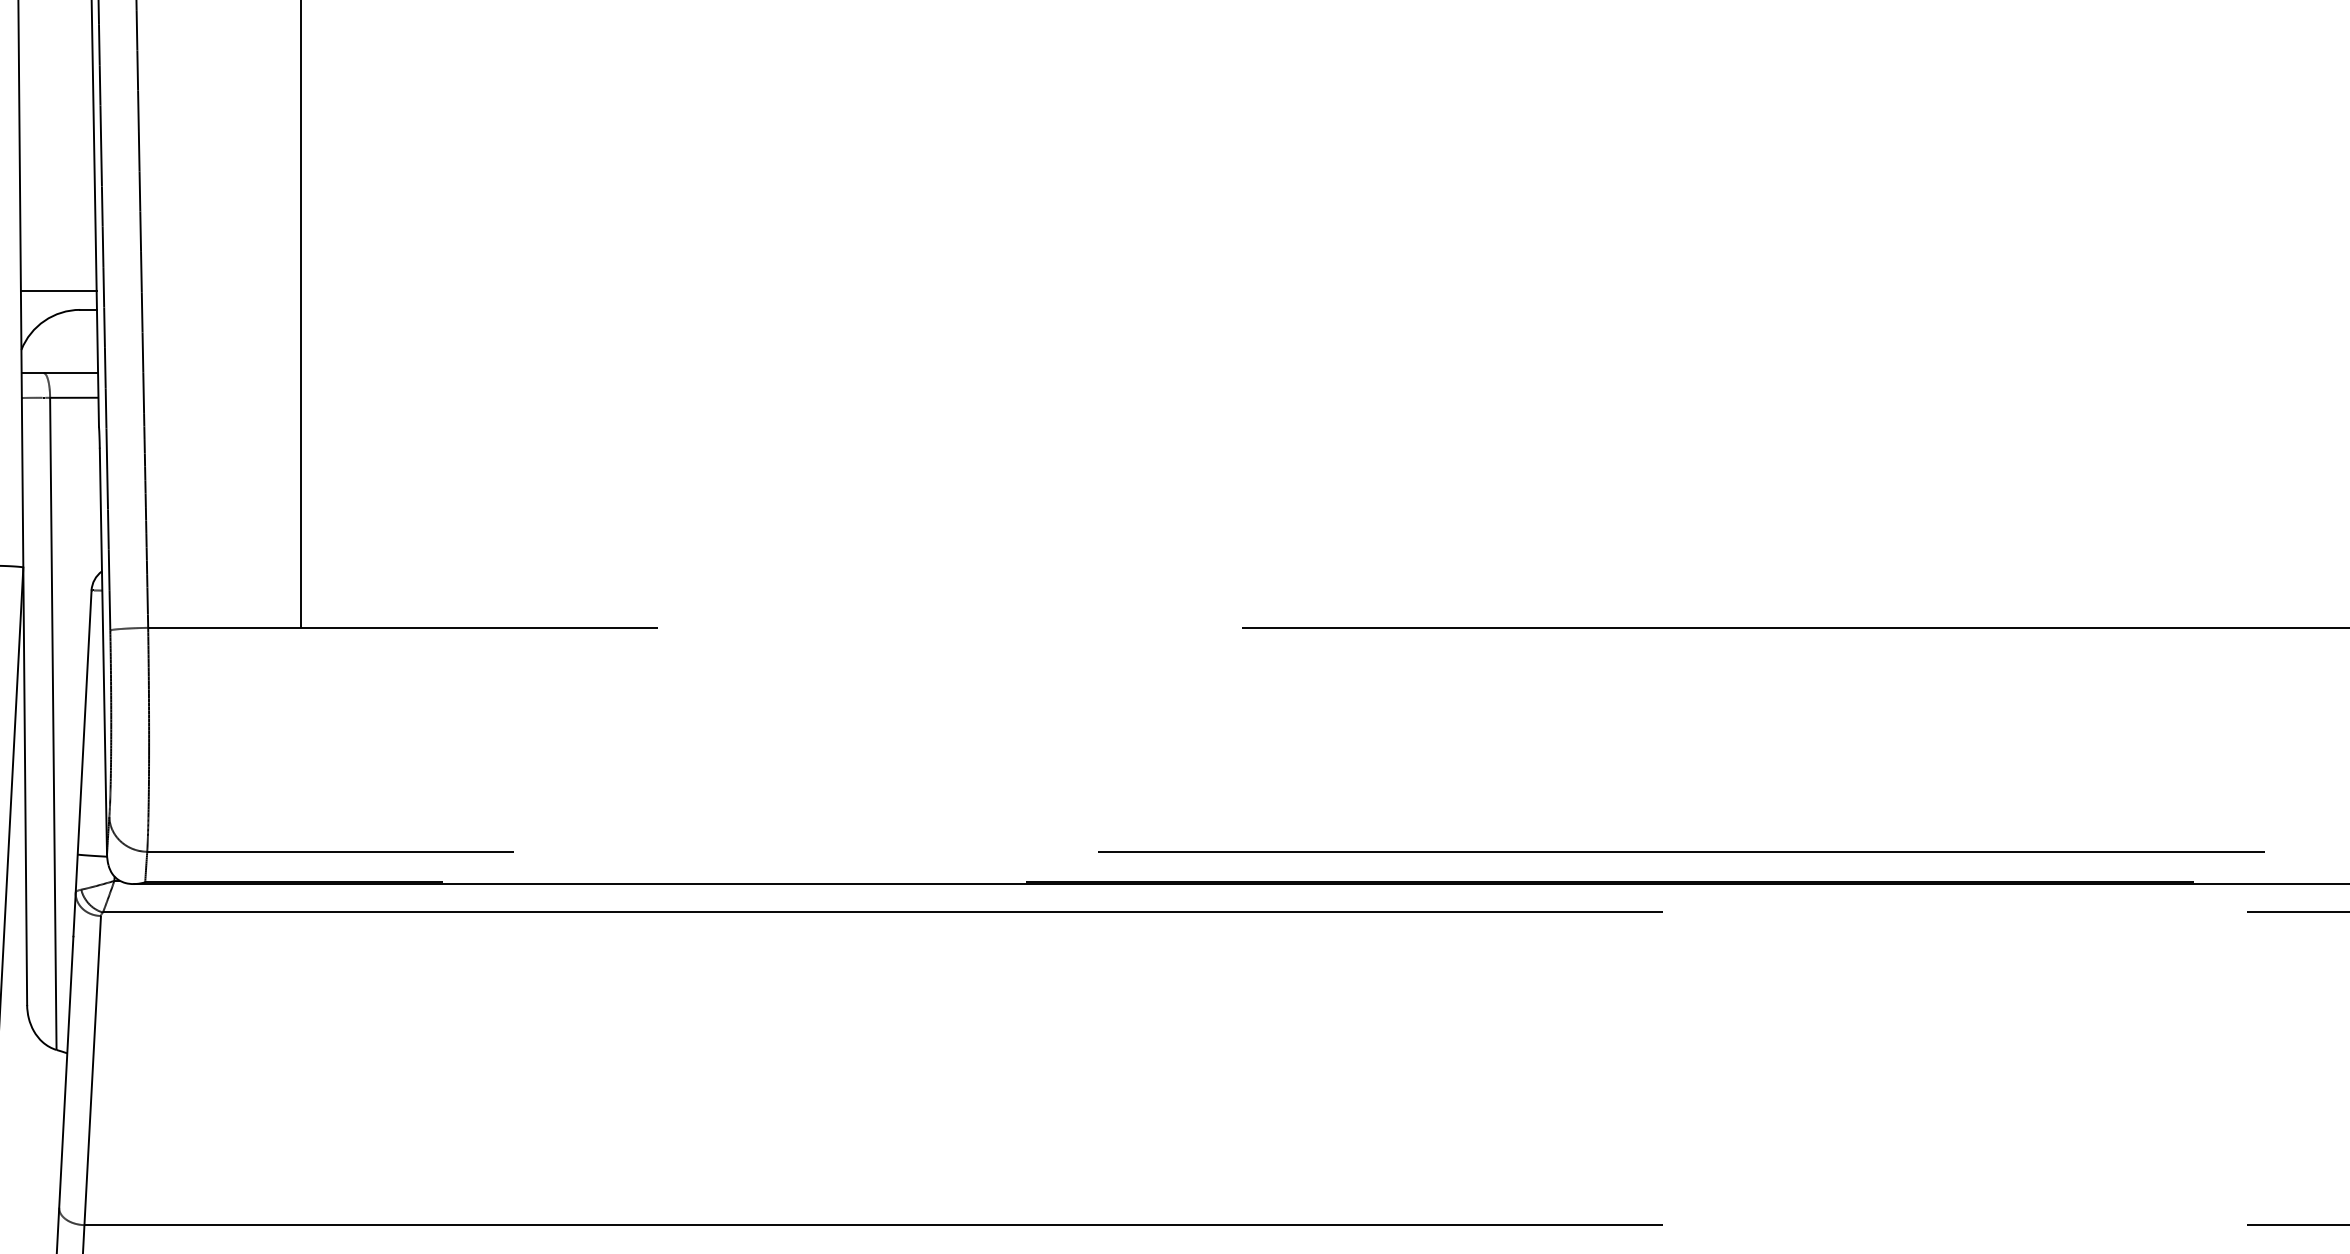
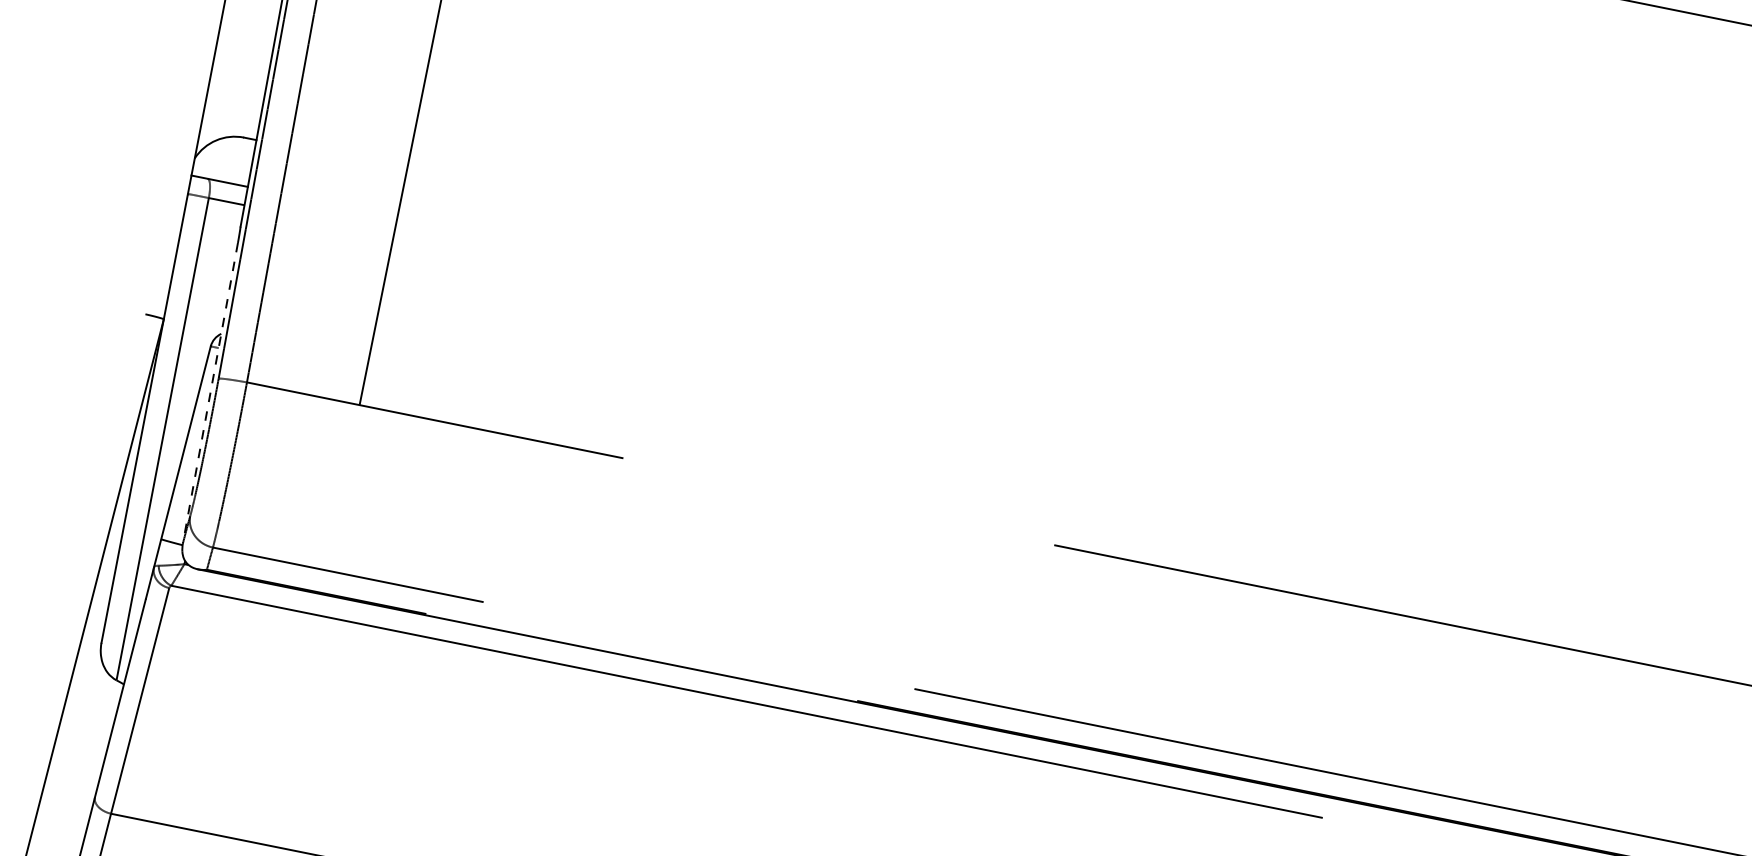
line: (58, 290) -> (230, 120), removed
line: (103, 651) -> (210, 393), solid -> dashed

